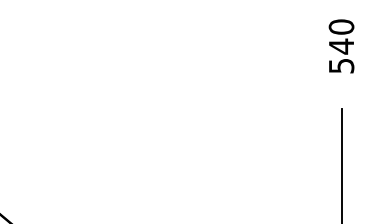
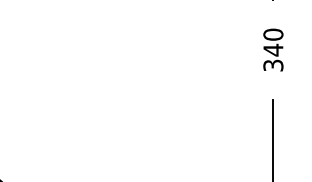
text: (340, 64) -> (272, 64), 540 -> 340

